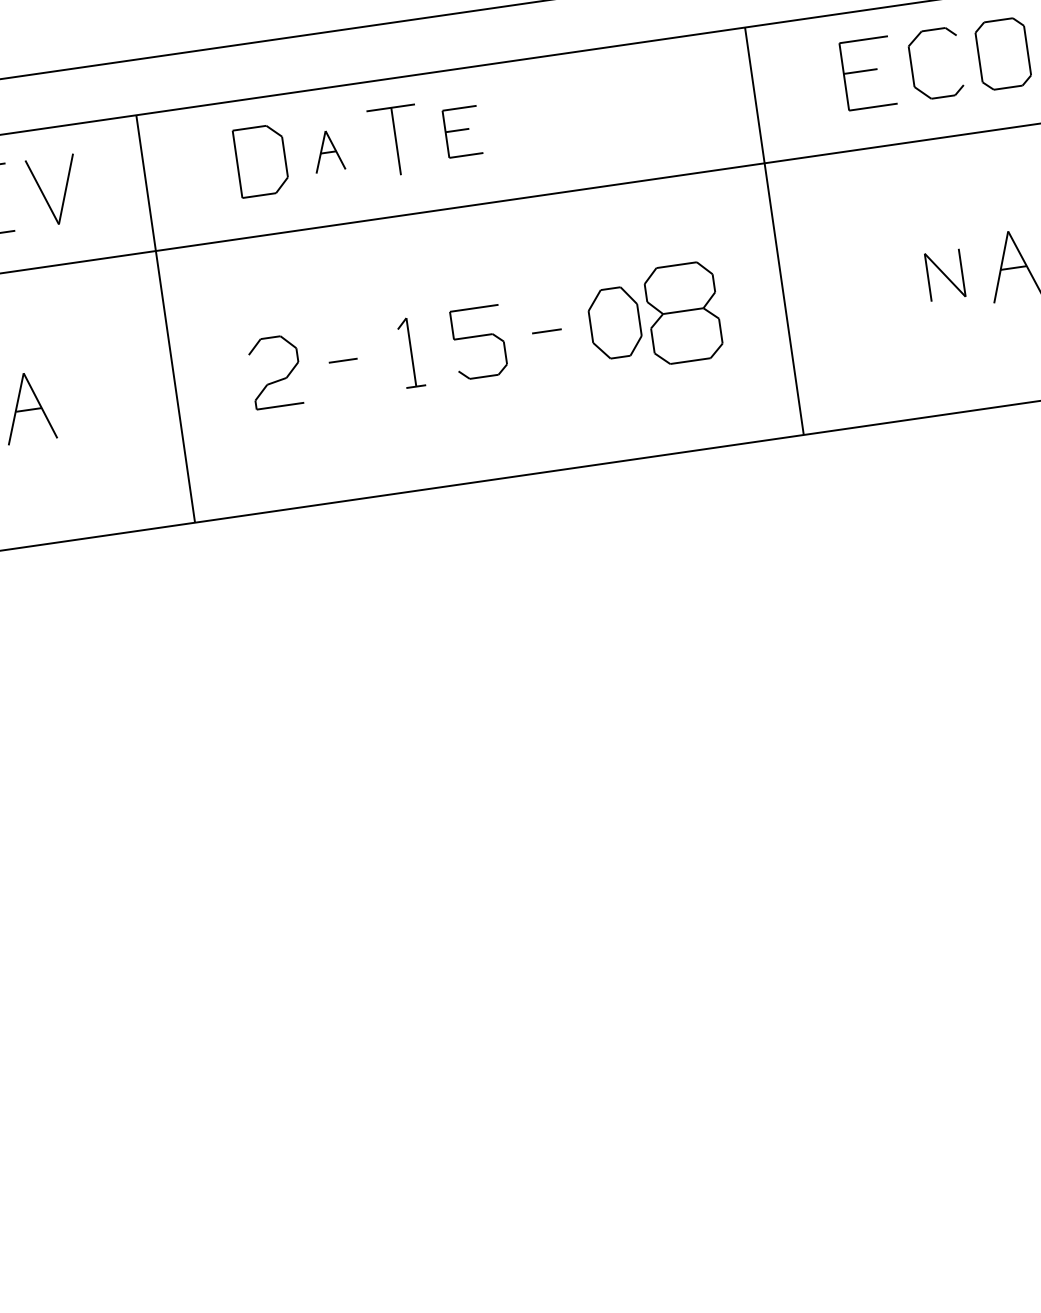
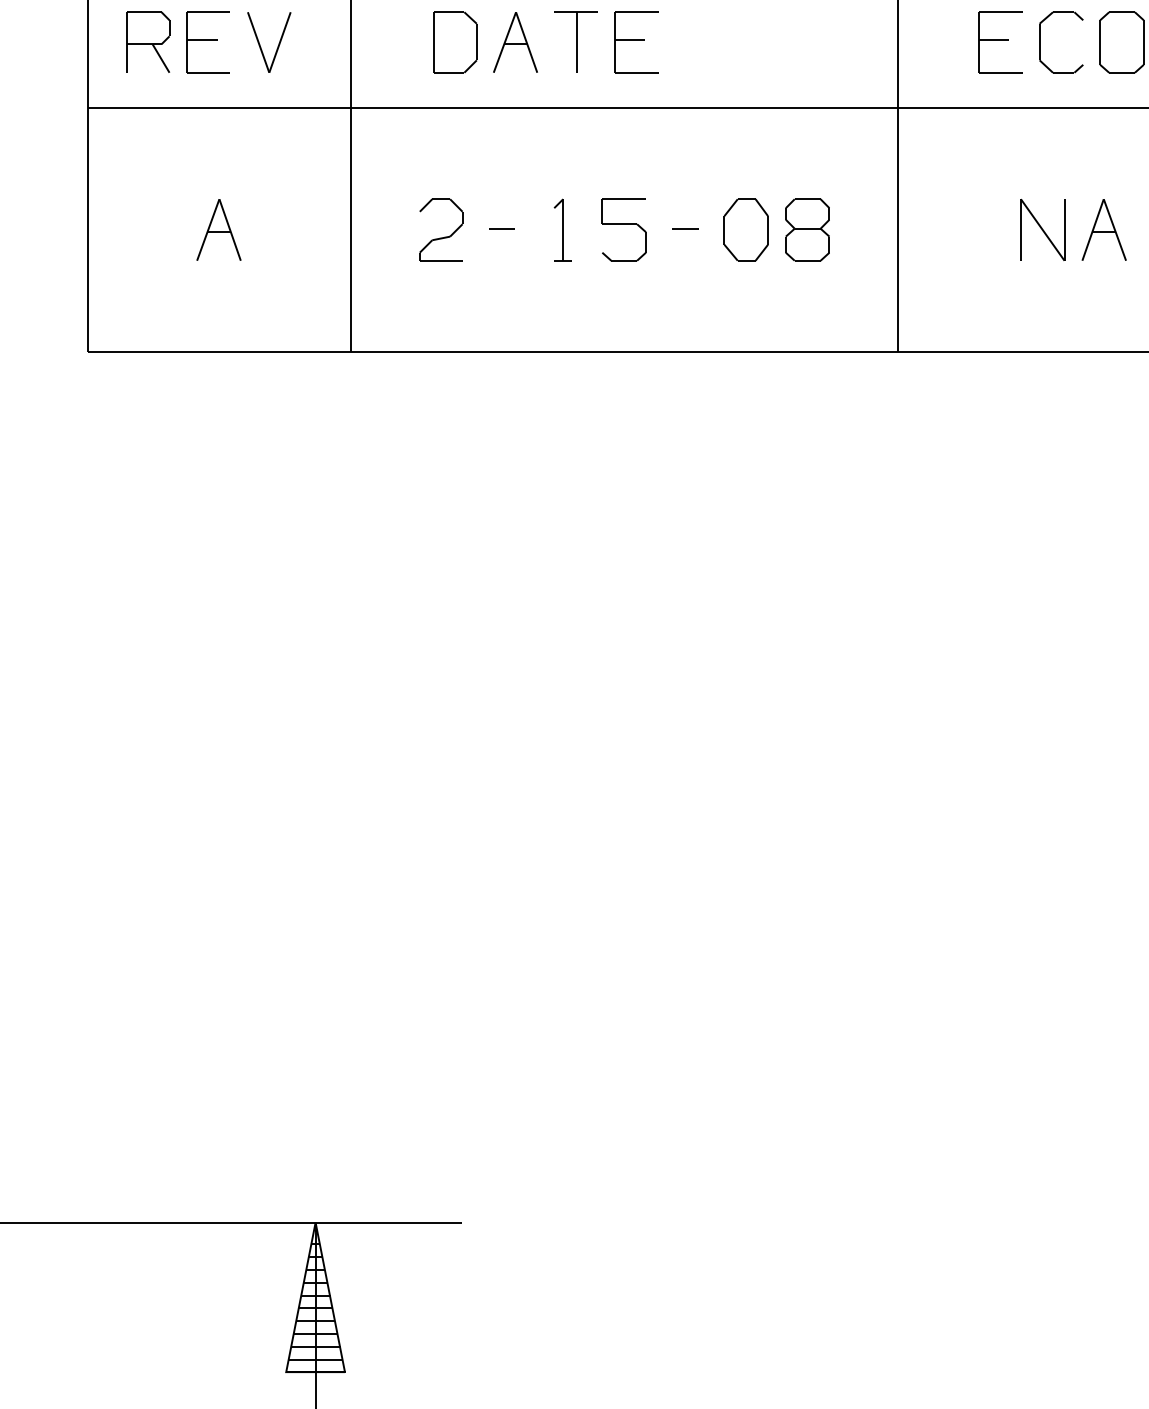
part: (462, 131) -> (636, 42), size x1.43
part: (328, 151) -> (515, 42), size x1.67
part: (944, 274) -> (1042, 229), size x1.43
part: (683, 312) -> (807, 229), size x0.71

